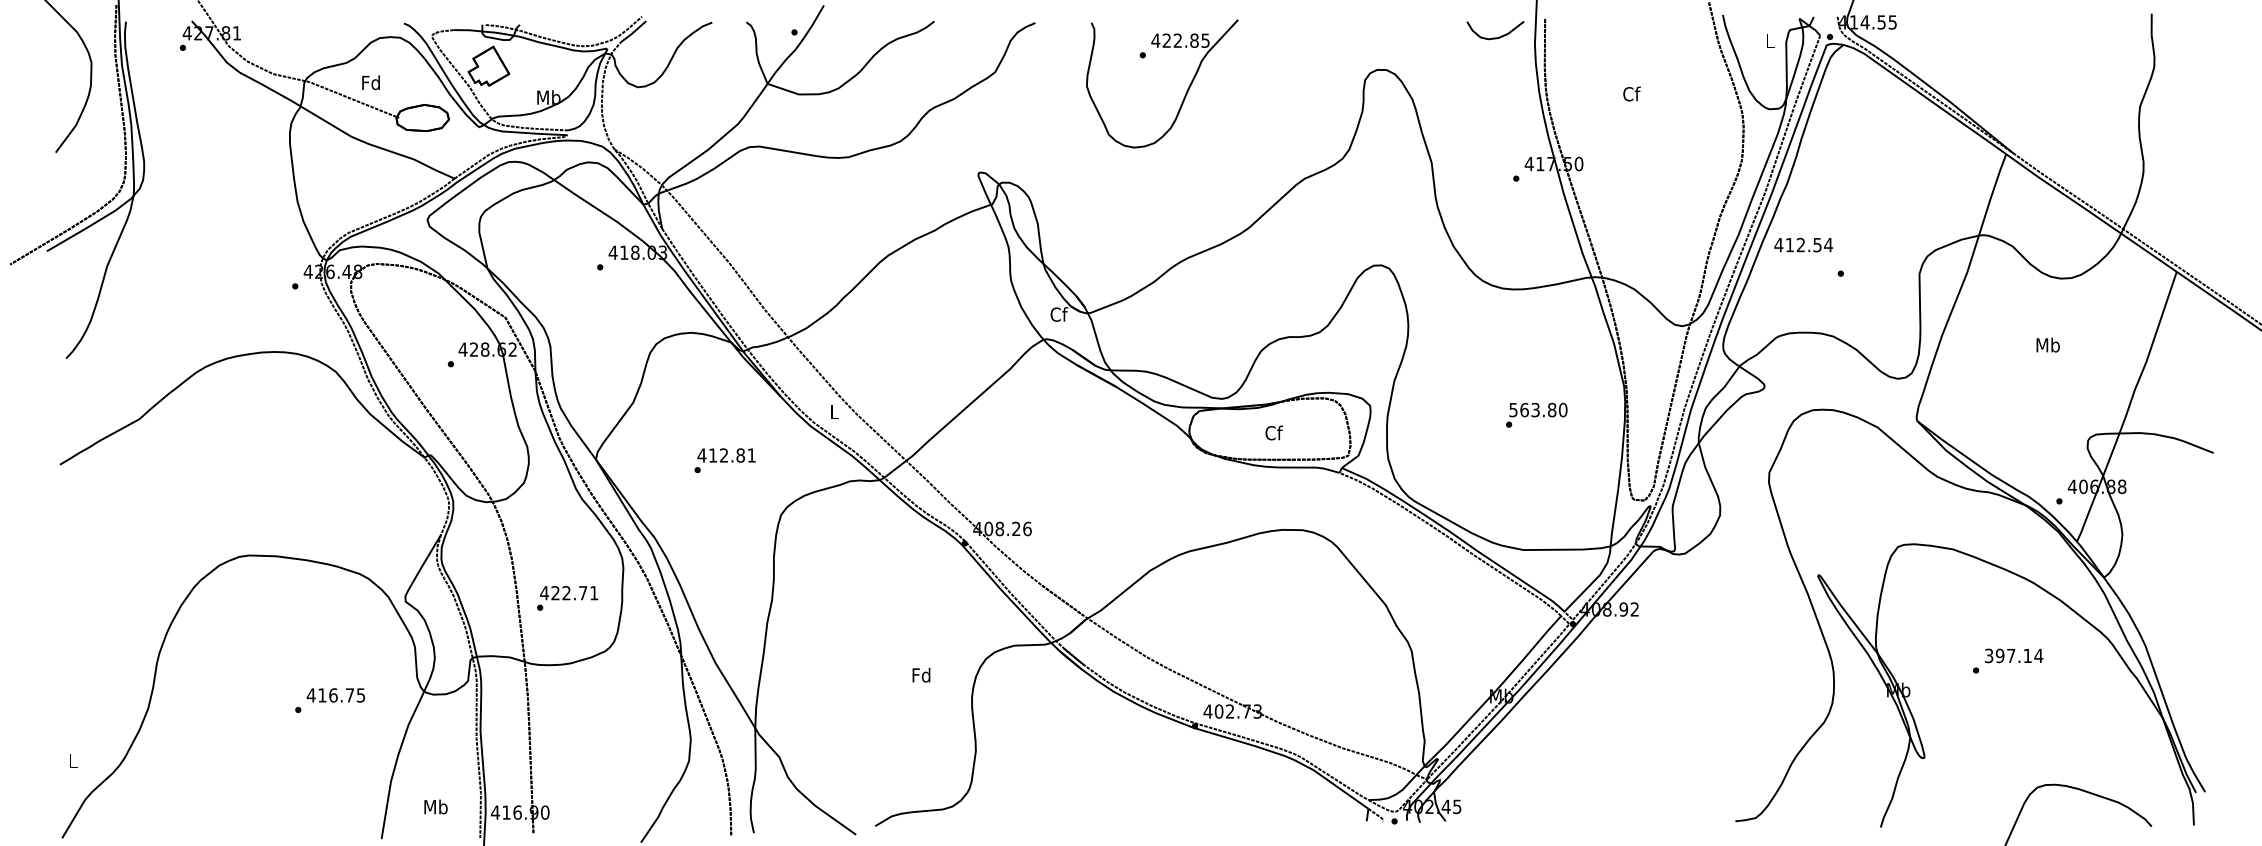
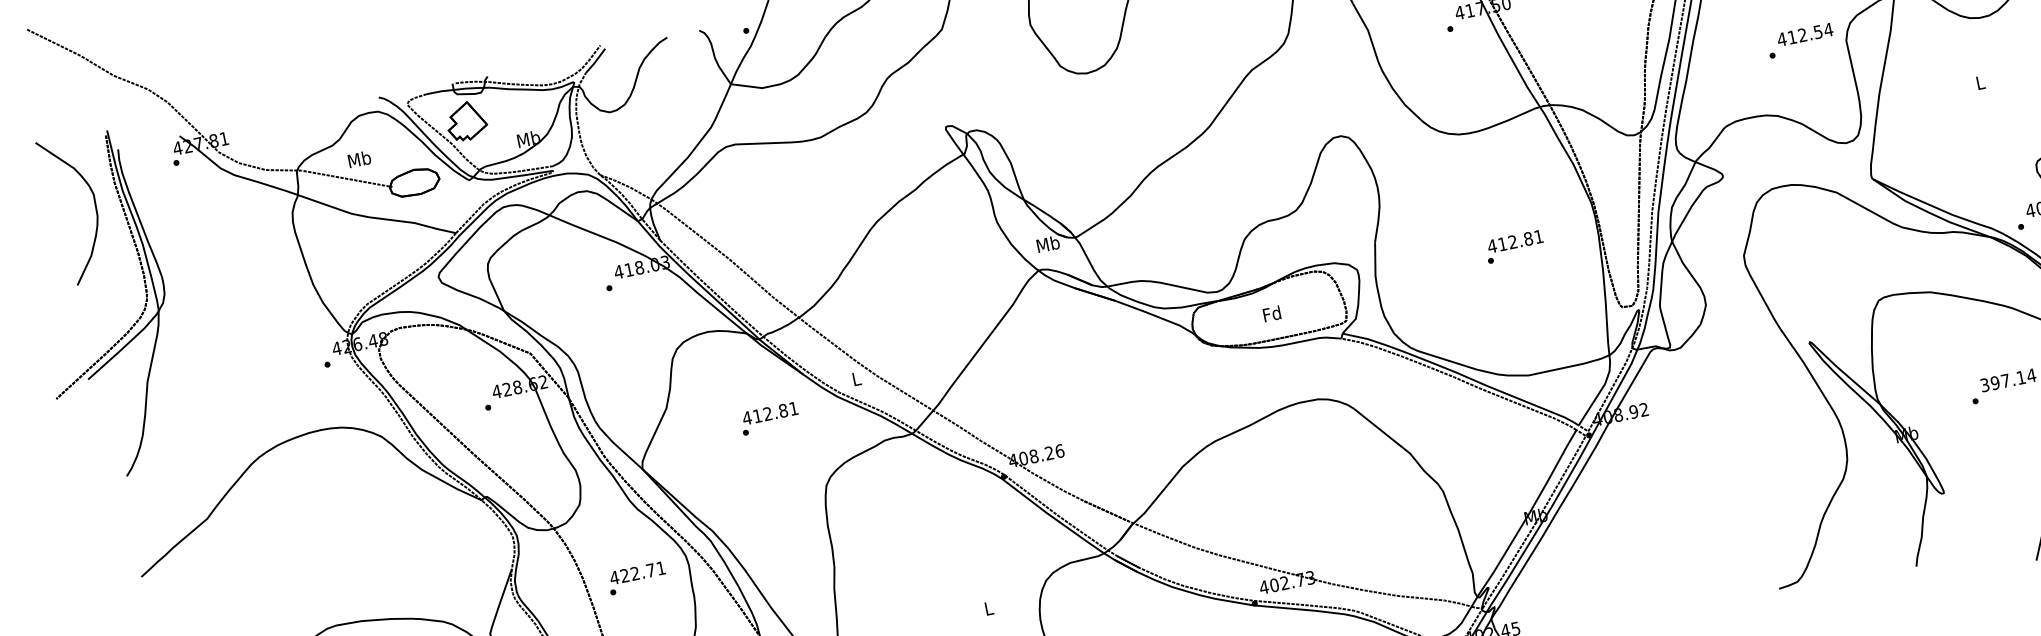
text: (370, 82) -> (358, 159), Fd -> Mb
text: (1803, 244) -> (1804, 34), moved
text: (1058, 314) -> (1047, 244), Cf -> Mb
text: (2047, 344) -> (1979, 82), Mb -> L
text: (1537, 409) -> (1514, 241), 563.80 -> 412.81
text: (1273, 432) -> (1271, 313), Cf -> Fd
text: (724, 460) -> (769, 418), moved
text: (567, 598) -> (637, 578), moved
text: (921, 674) -> (988, 607), Fd -> L

